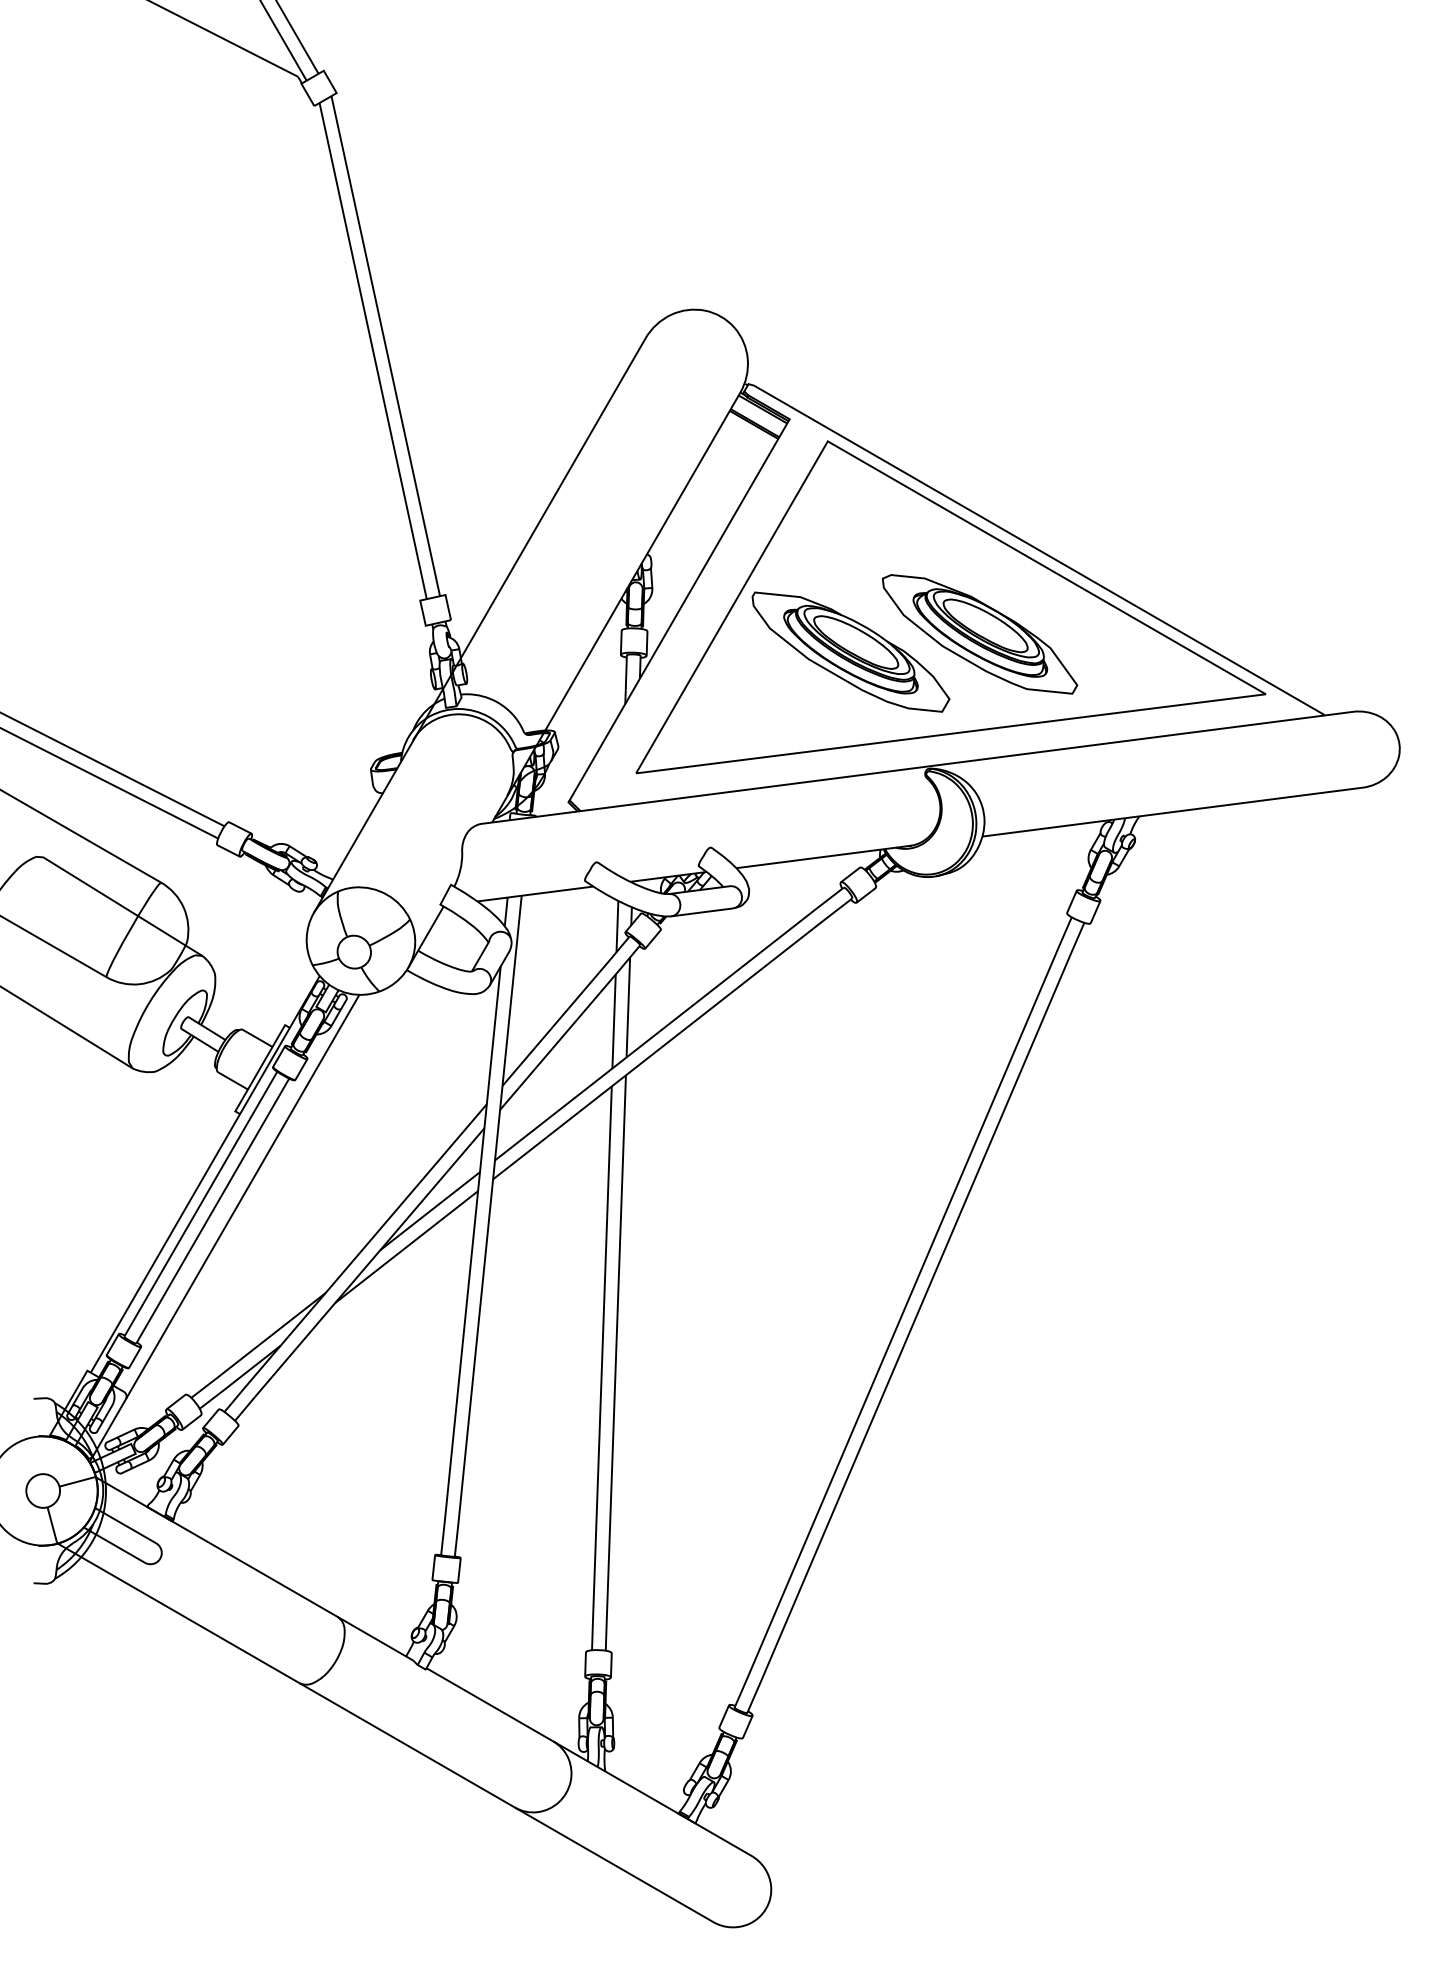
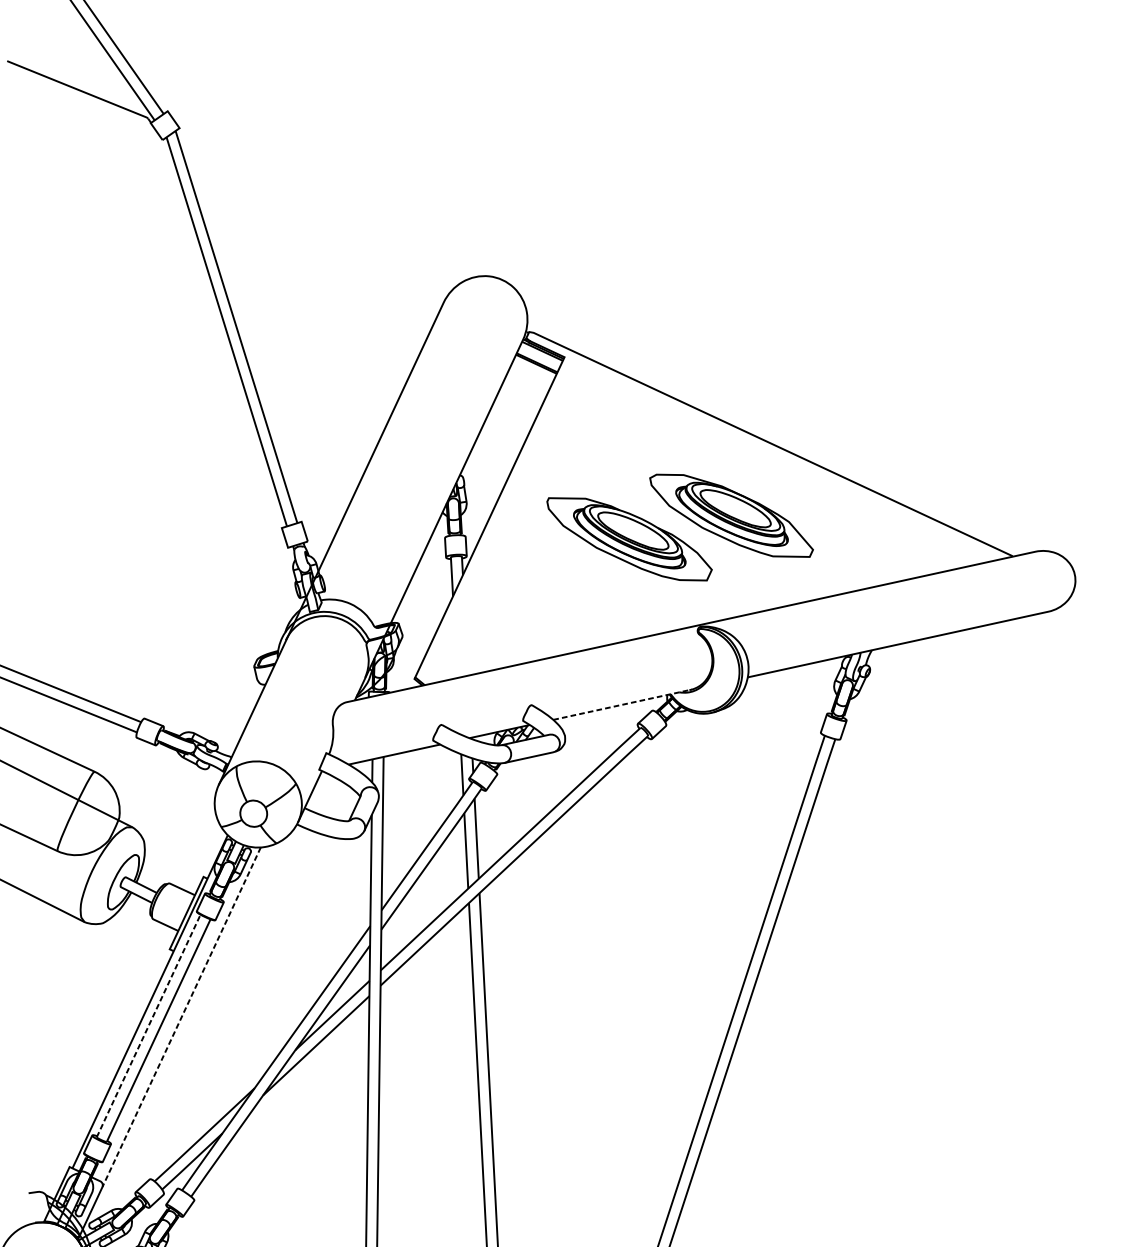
part: (950, 607) -> (706, 496), removed
line: (824, 856) -> (622, 704), solid -> dashed
line: (242, 1197) -> (181, 1017), solid -> dashed
line: (201, 1203) -> (149, 1025), solid -> dashed

